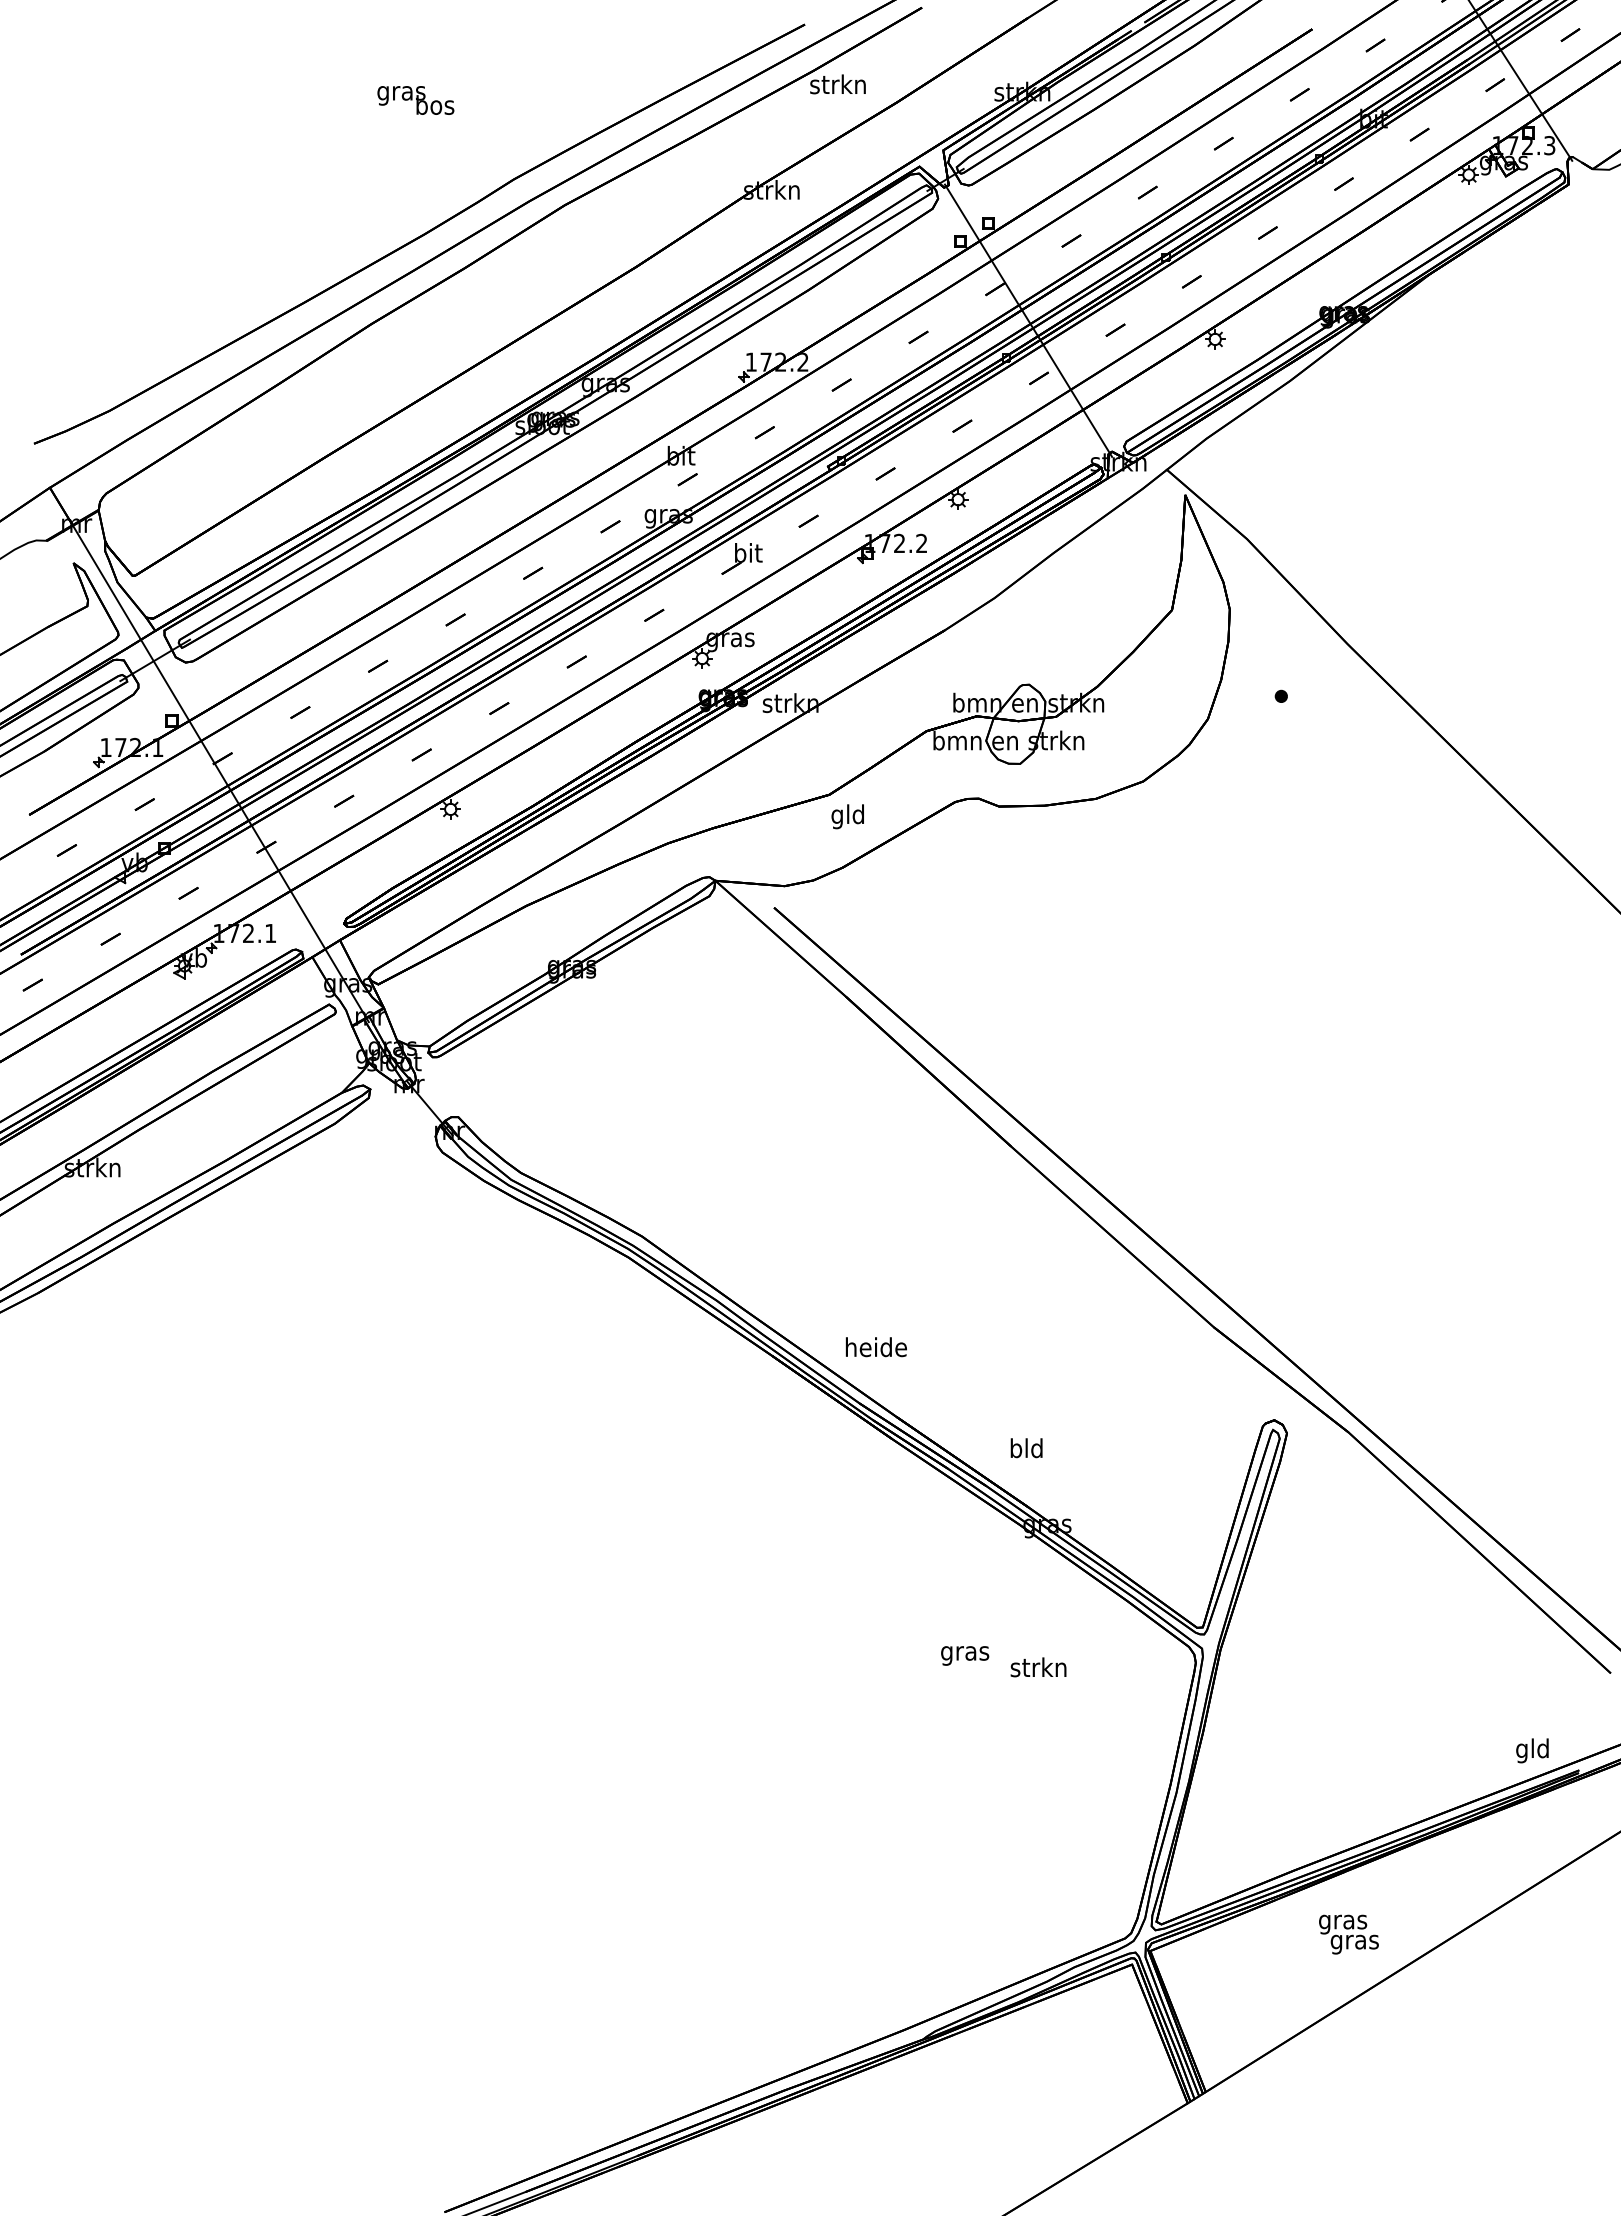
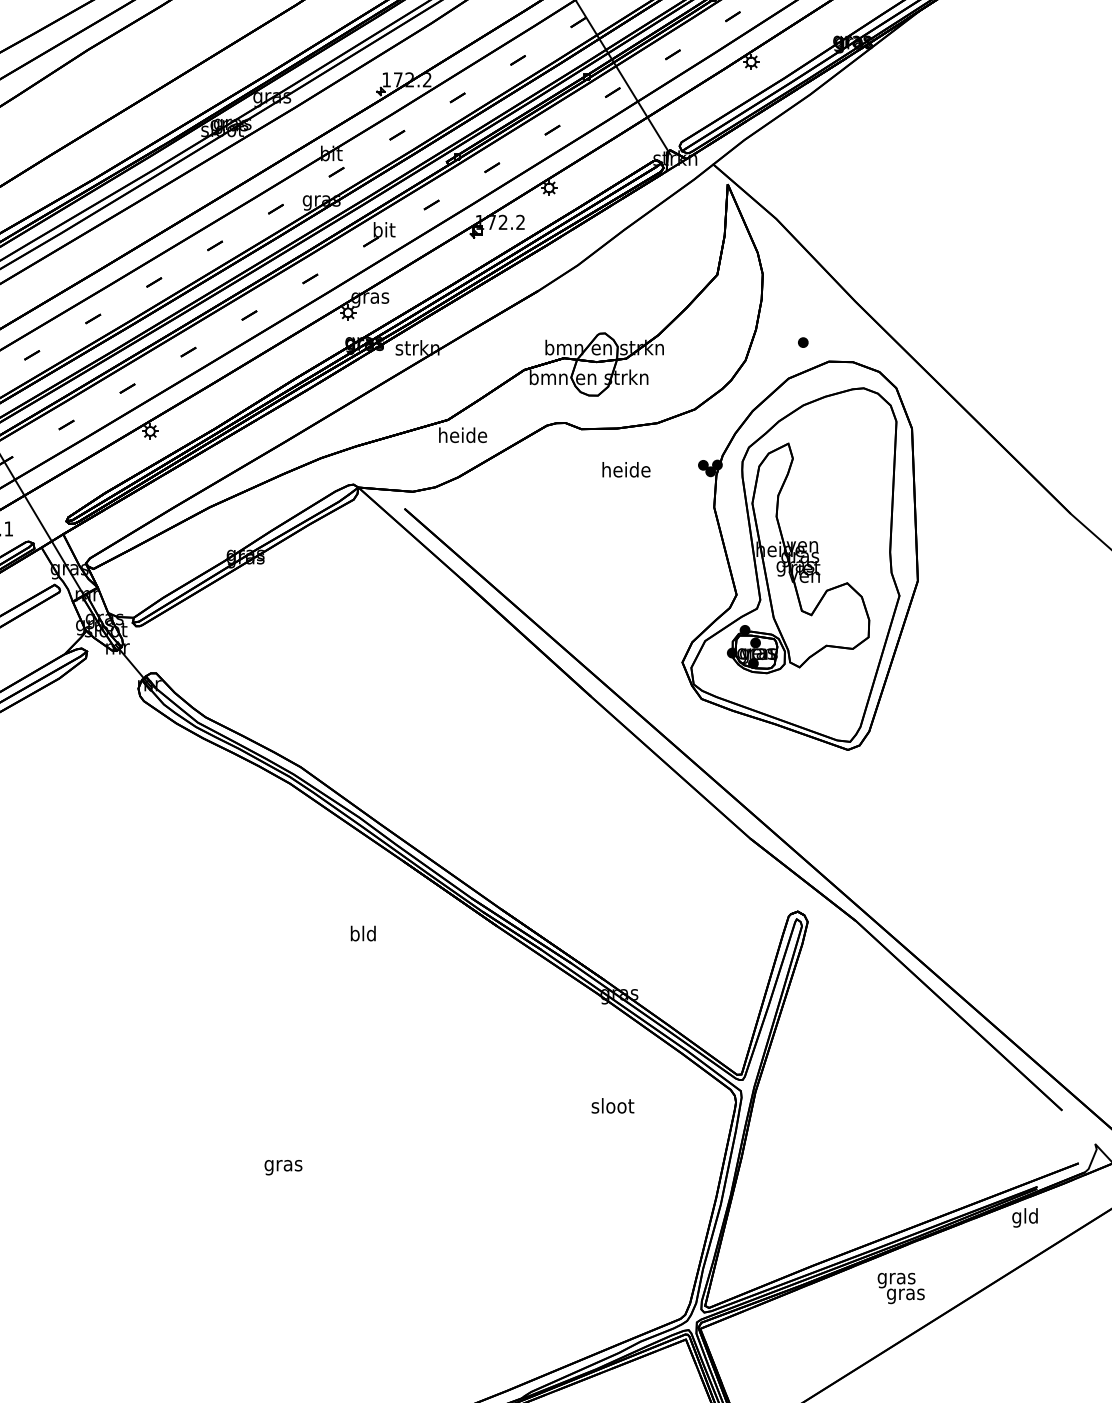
text: (848, 816) -> (463, 437), gld -> heide
part: (1277, 967) -> (800, 555), added
text: (876, 1347) -> (626, 470), moved
text: (1026, 1448) -> (363, 933), moved
text: (965, 1655) -> (283, 1167), moved
text: (1038, 1667) -> (612, 1105), strkn -> sloot
text: (1532, 1750) -> (1025, 1217), moved
text: (1348, 1934) -> (900, 1288), moved

